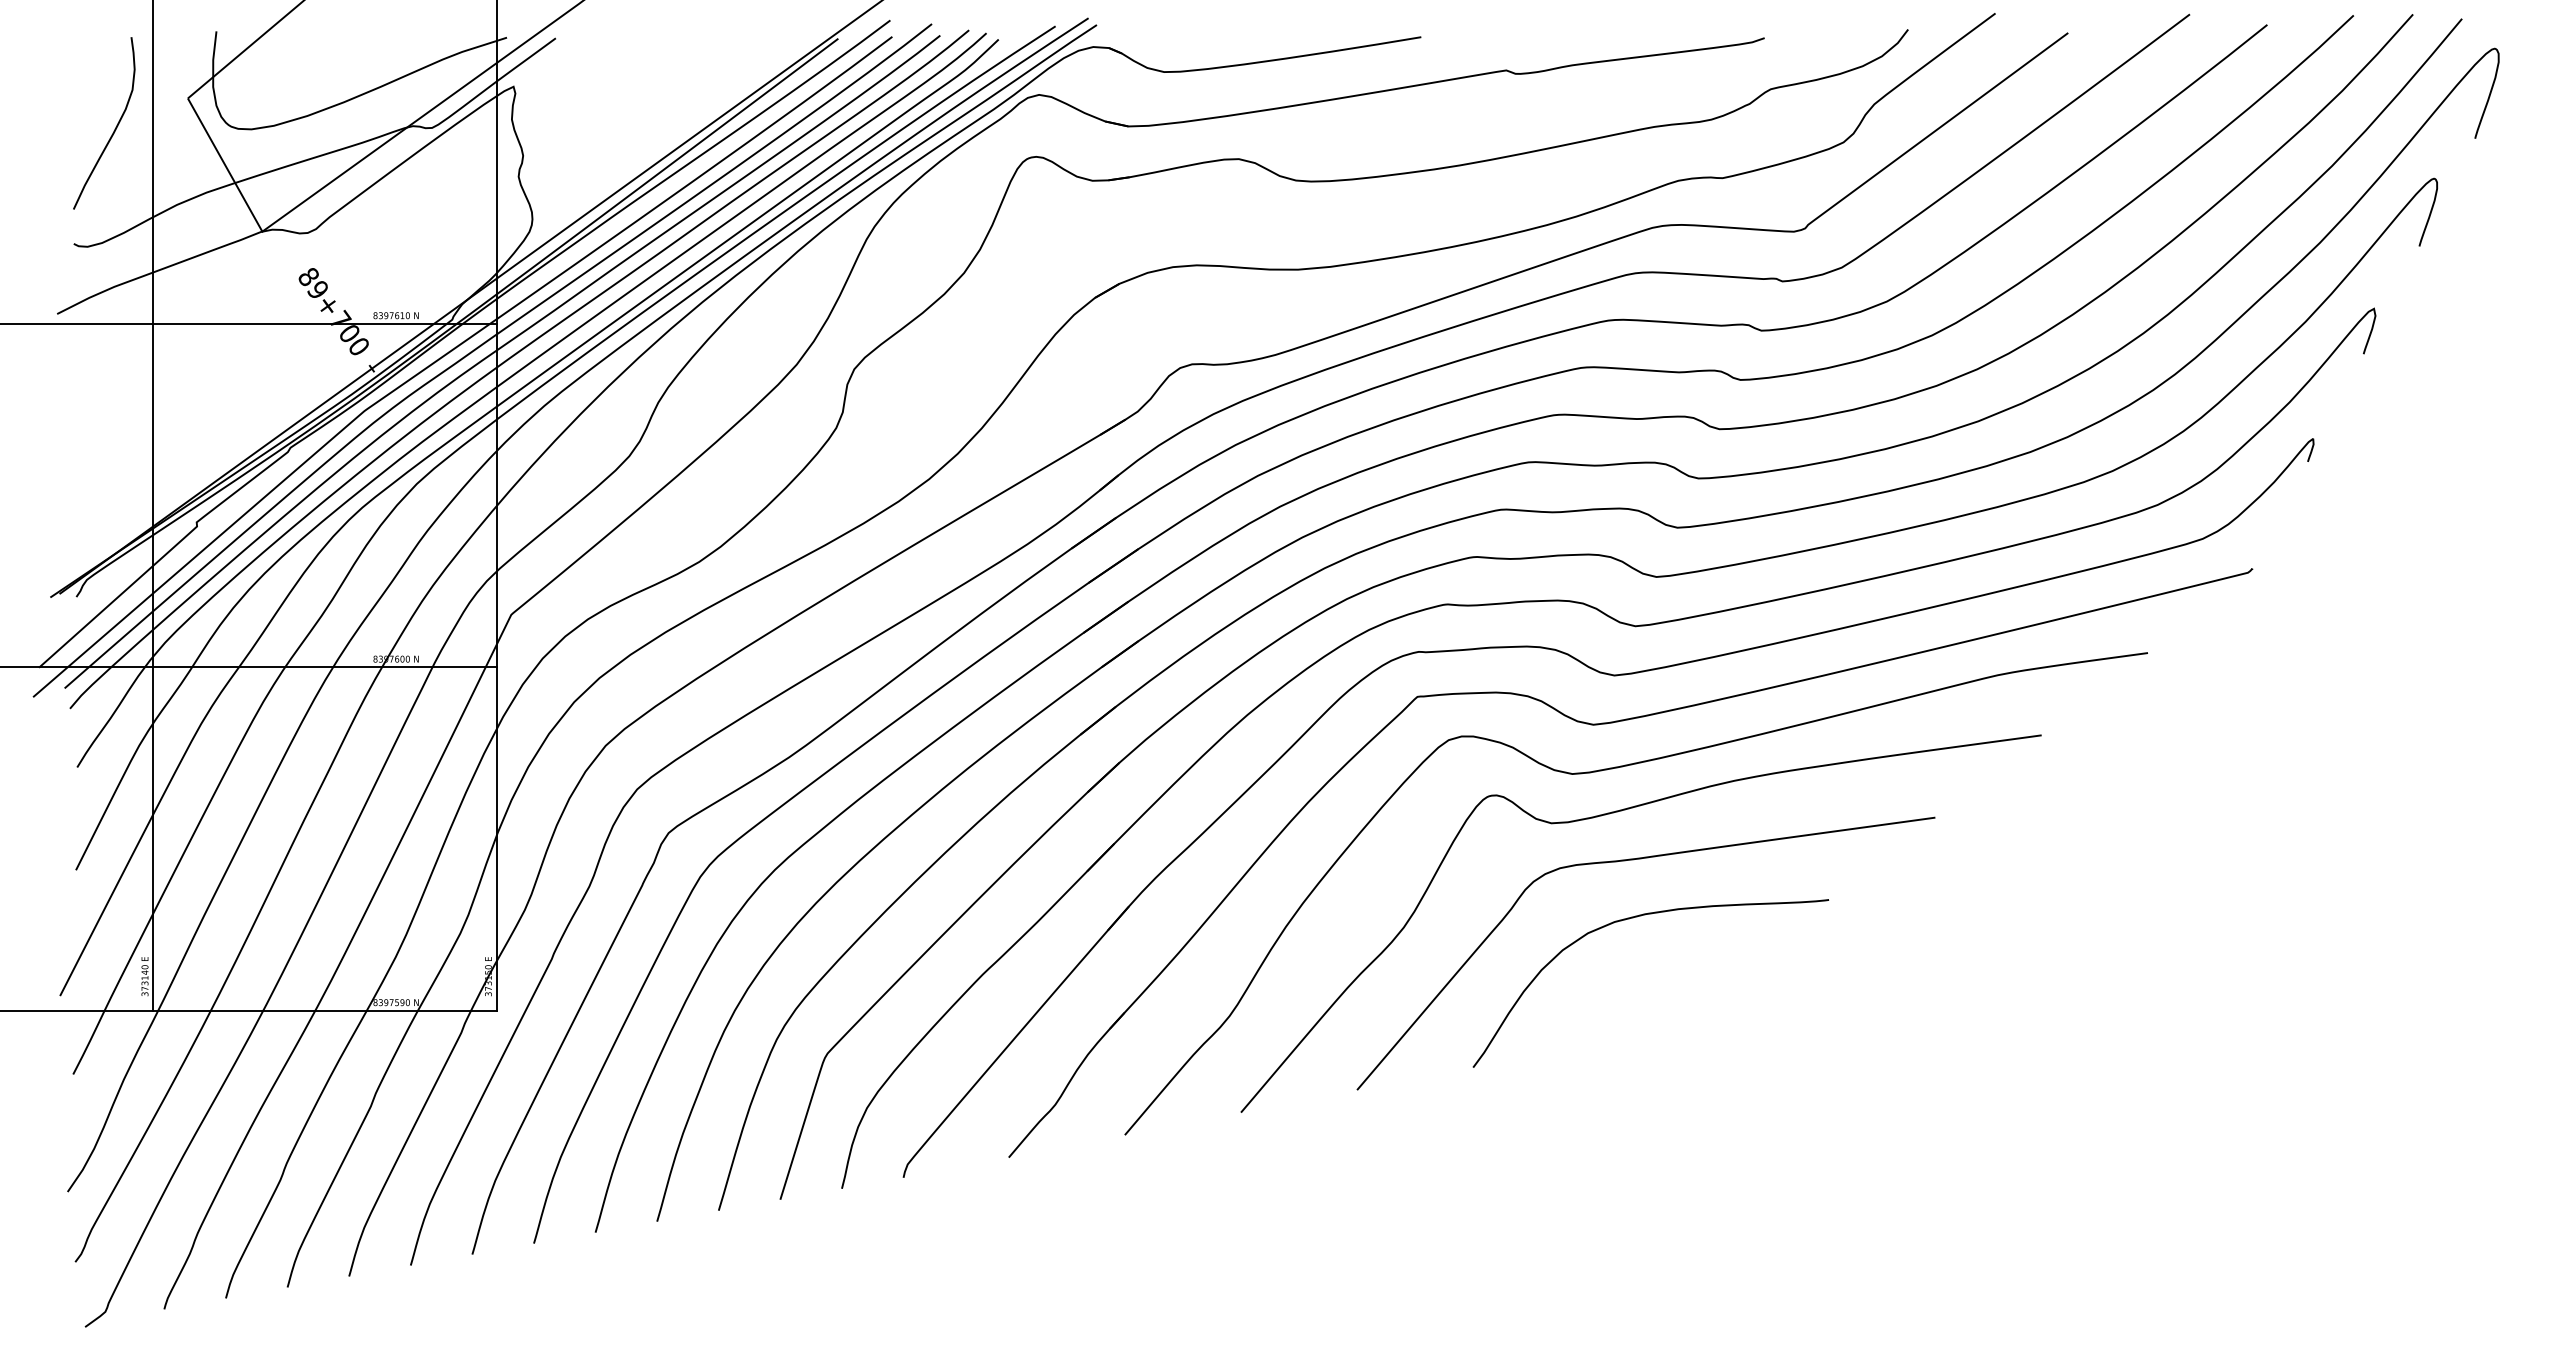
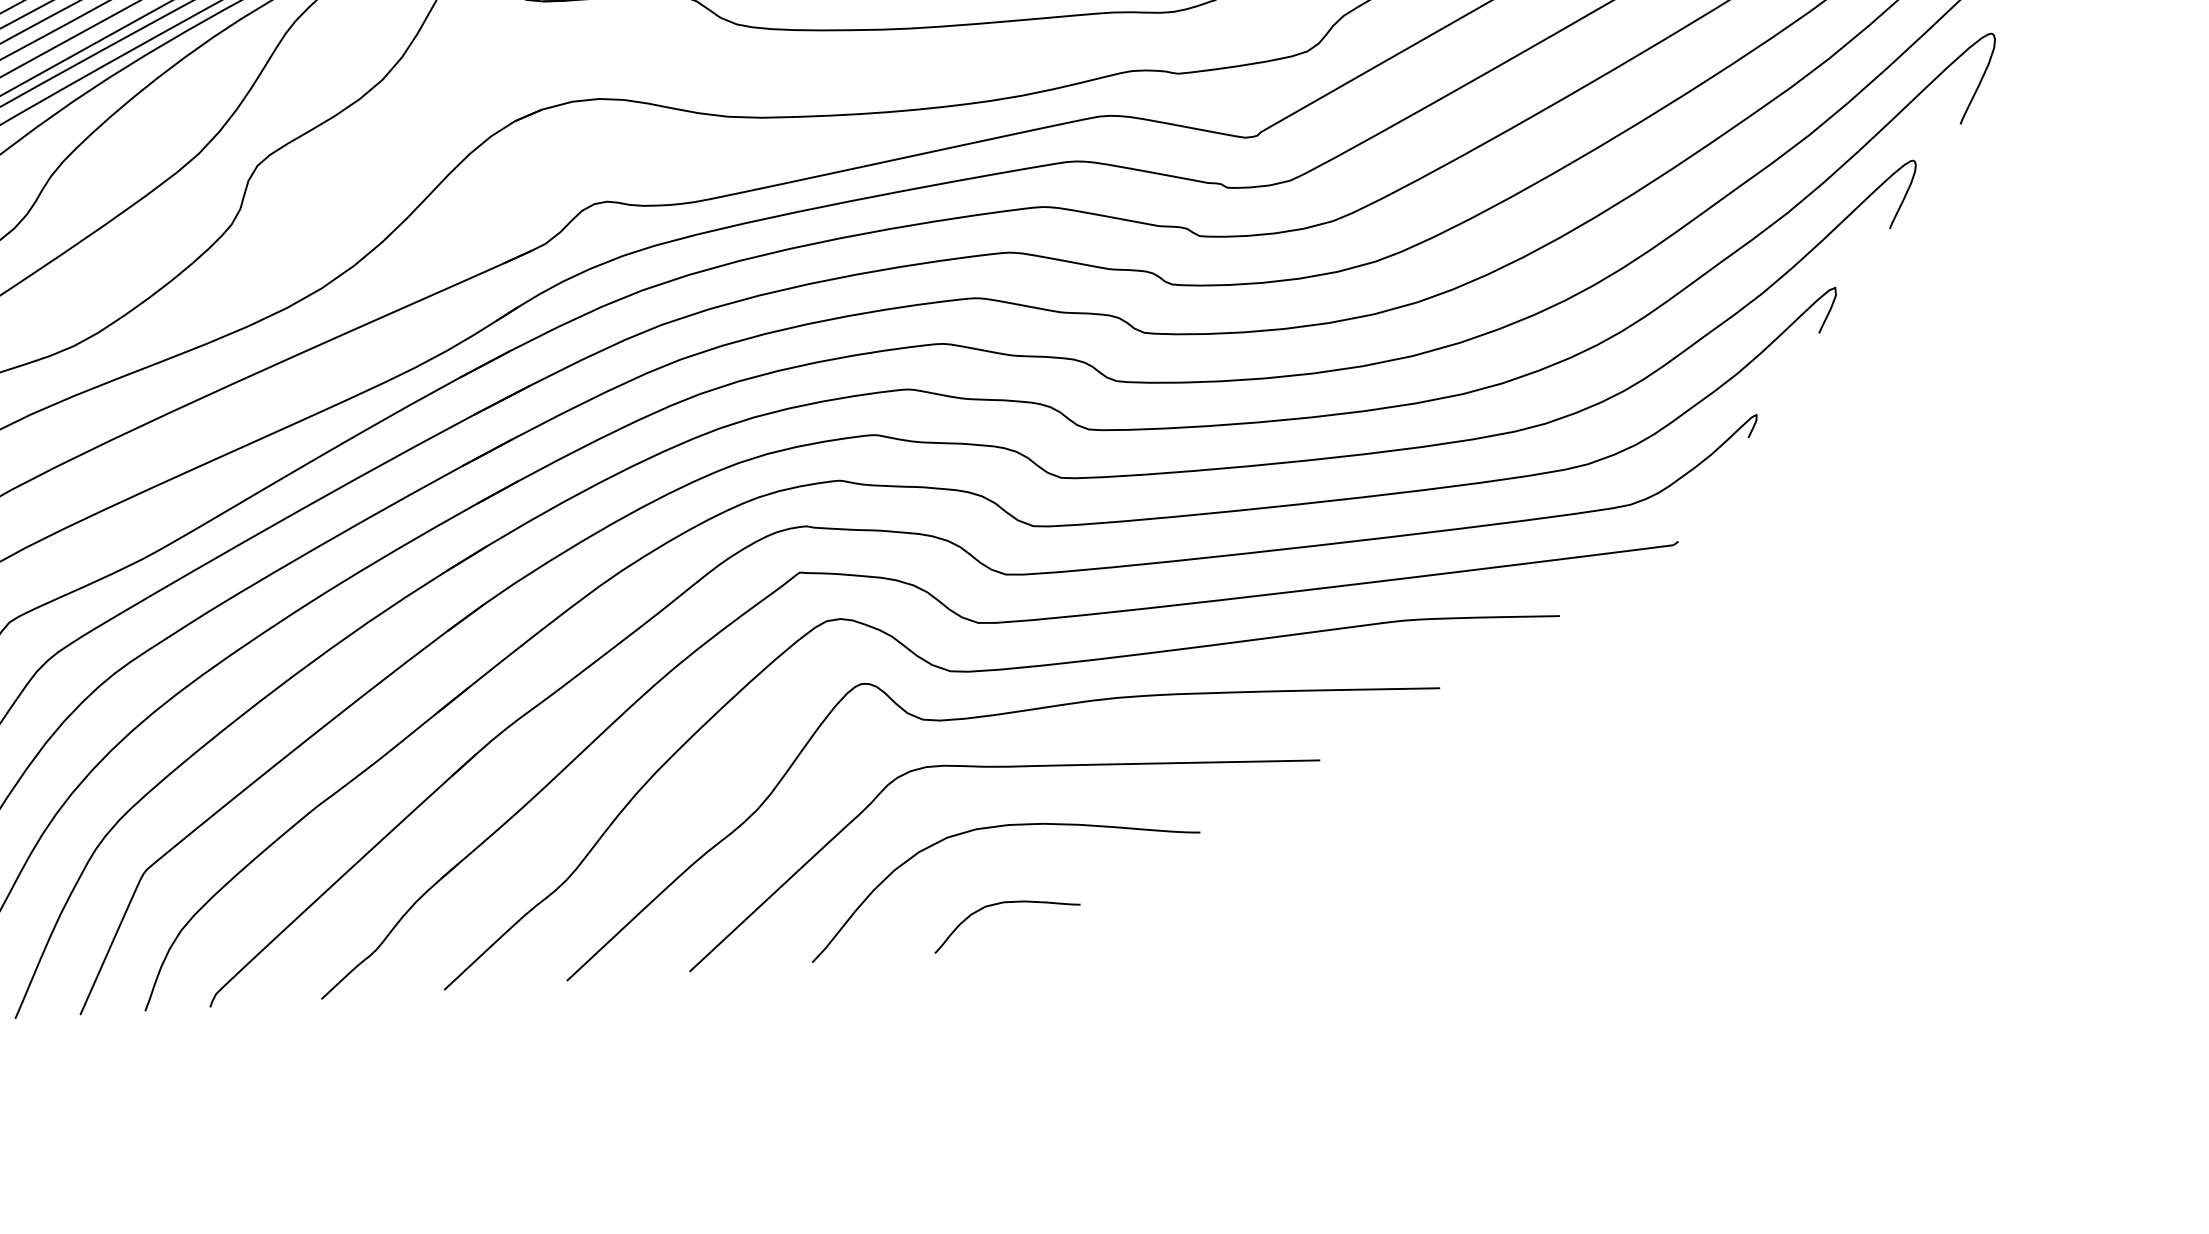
curve: (1651, 989) -> (1006, 903), added

